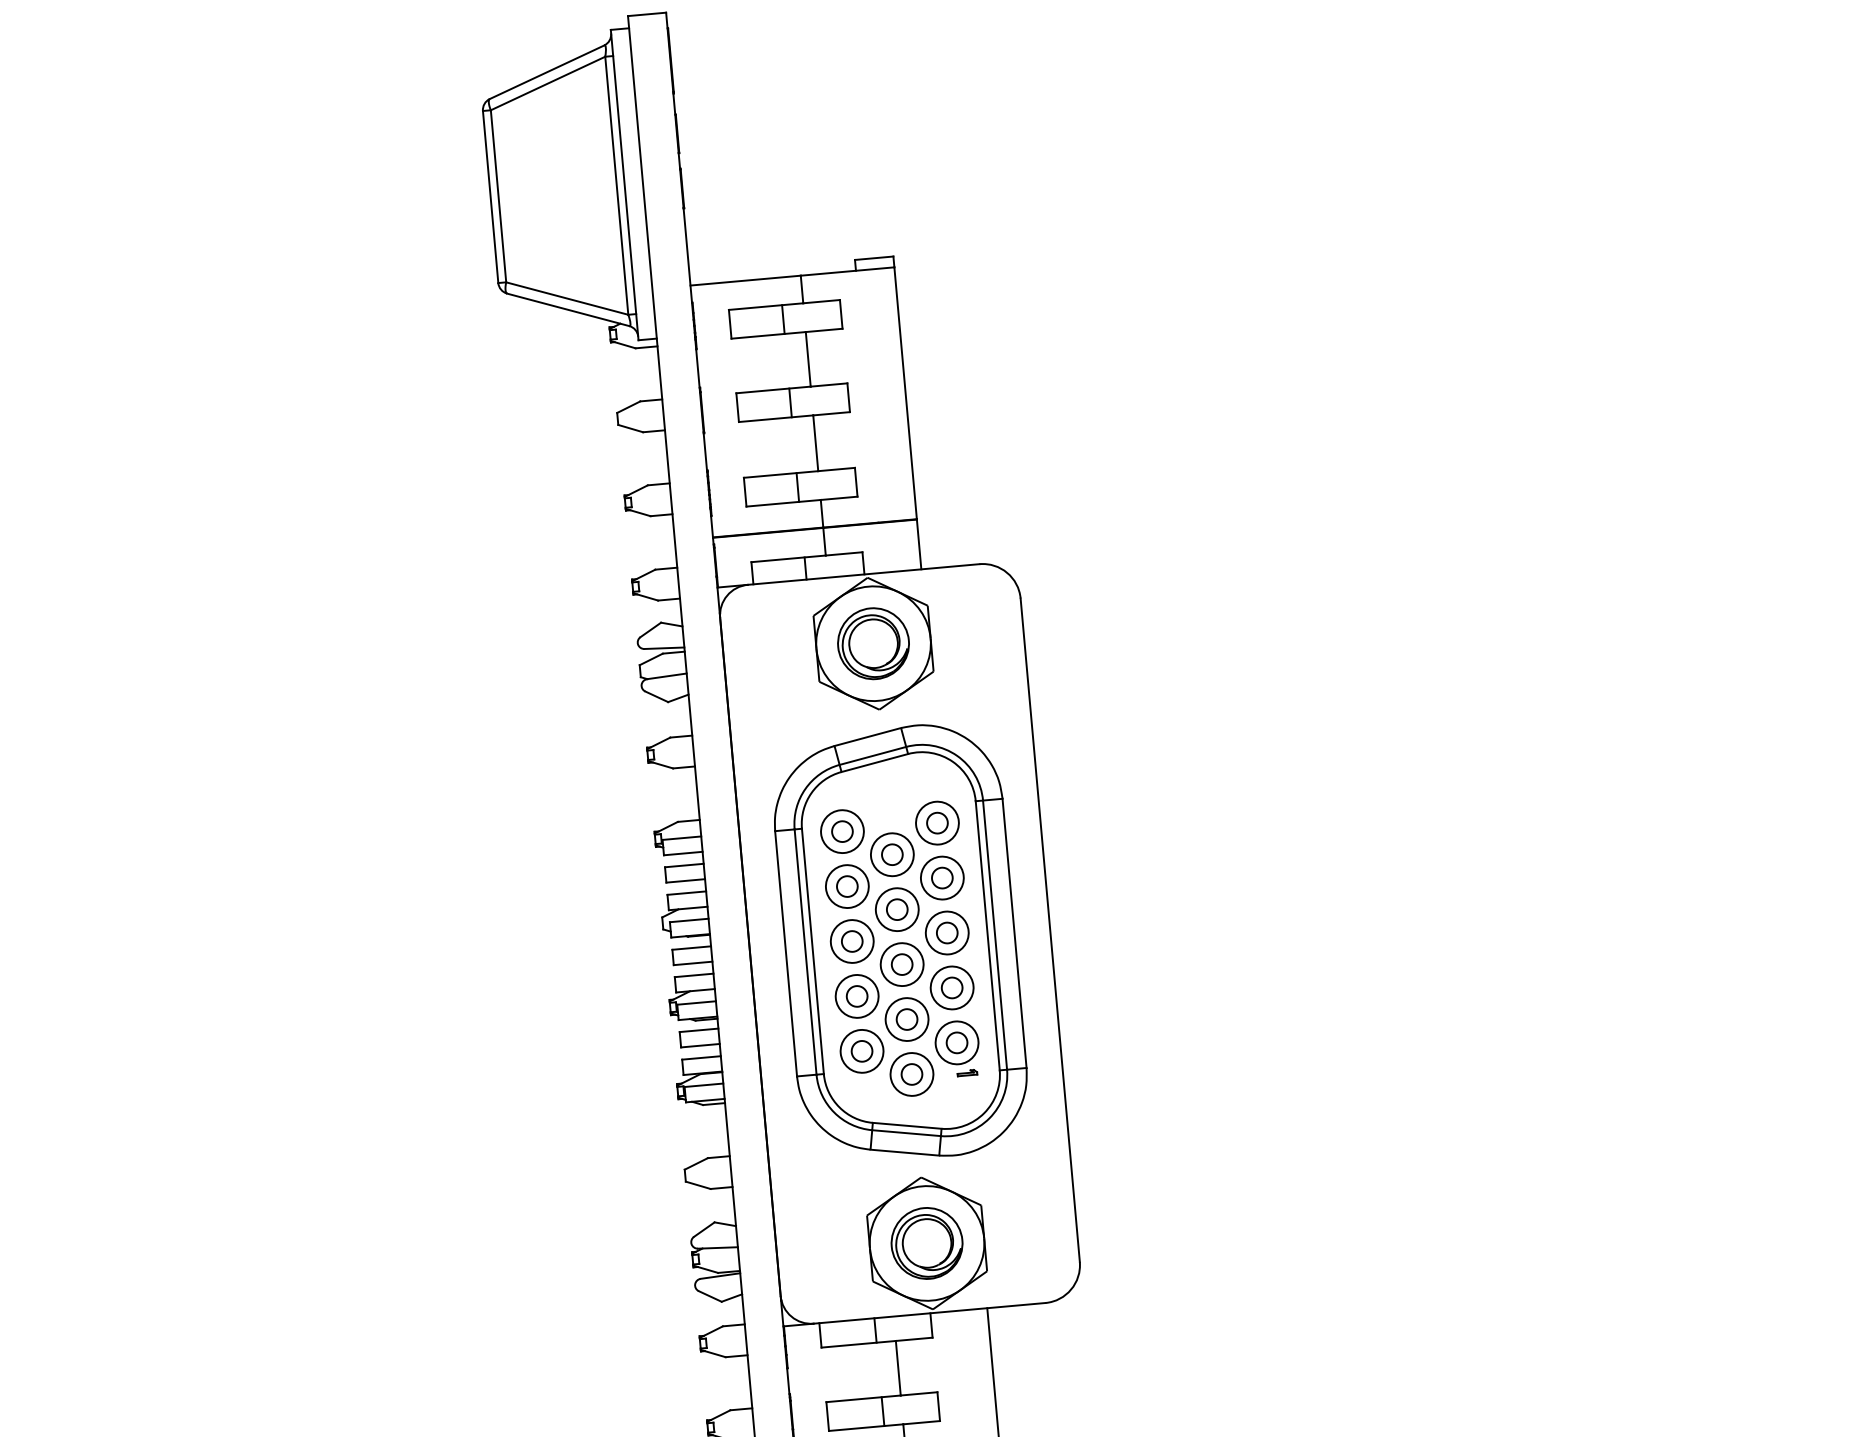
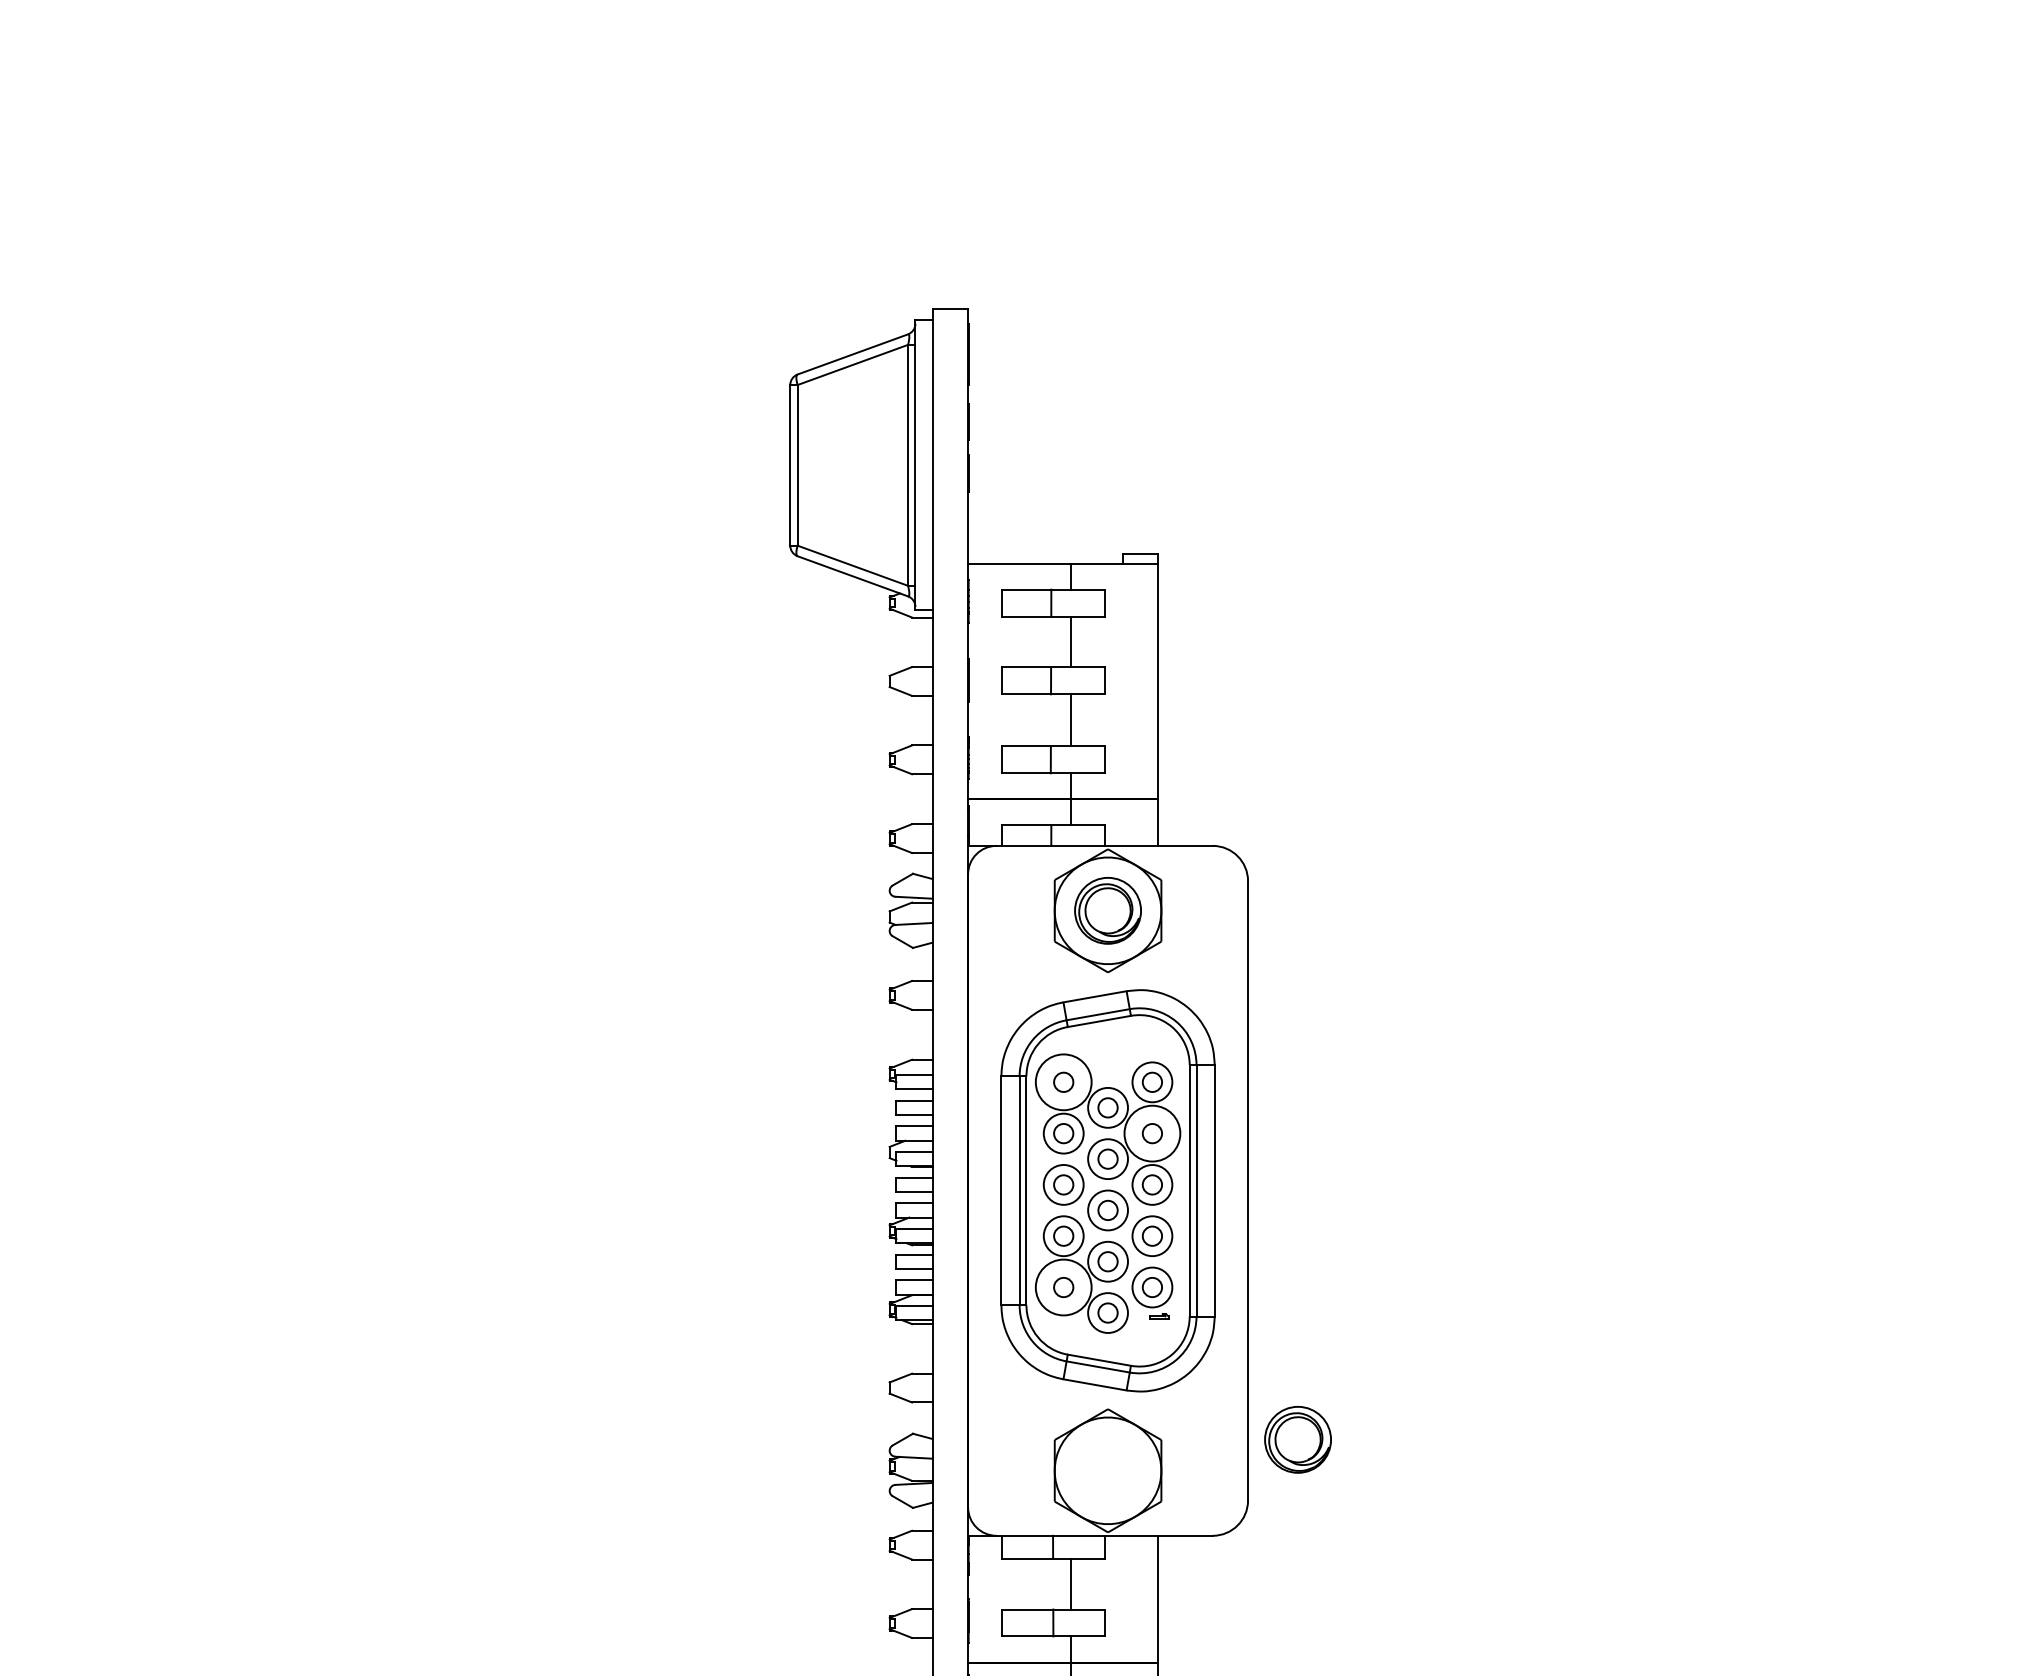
circle: (842, 831) -> (1063, 1082), size x1.4
circle: (942, 877) -> (1152, 1133), size x1.4
circle: (861, 1051) -> (1063, 1287), size x1.4
part: (926, 1243) -> (1297, 1439), moved

